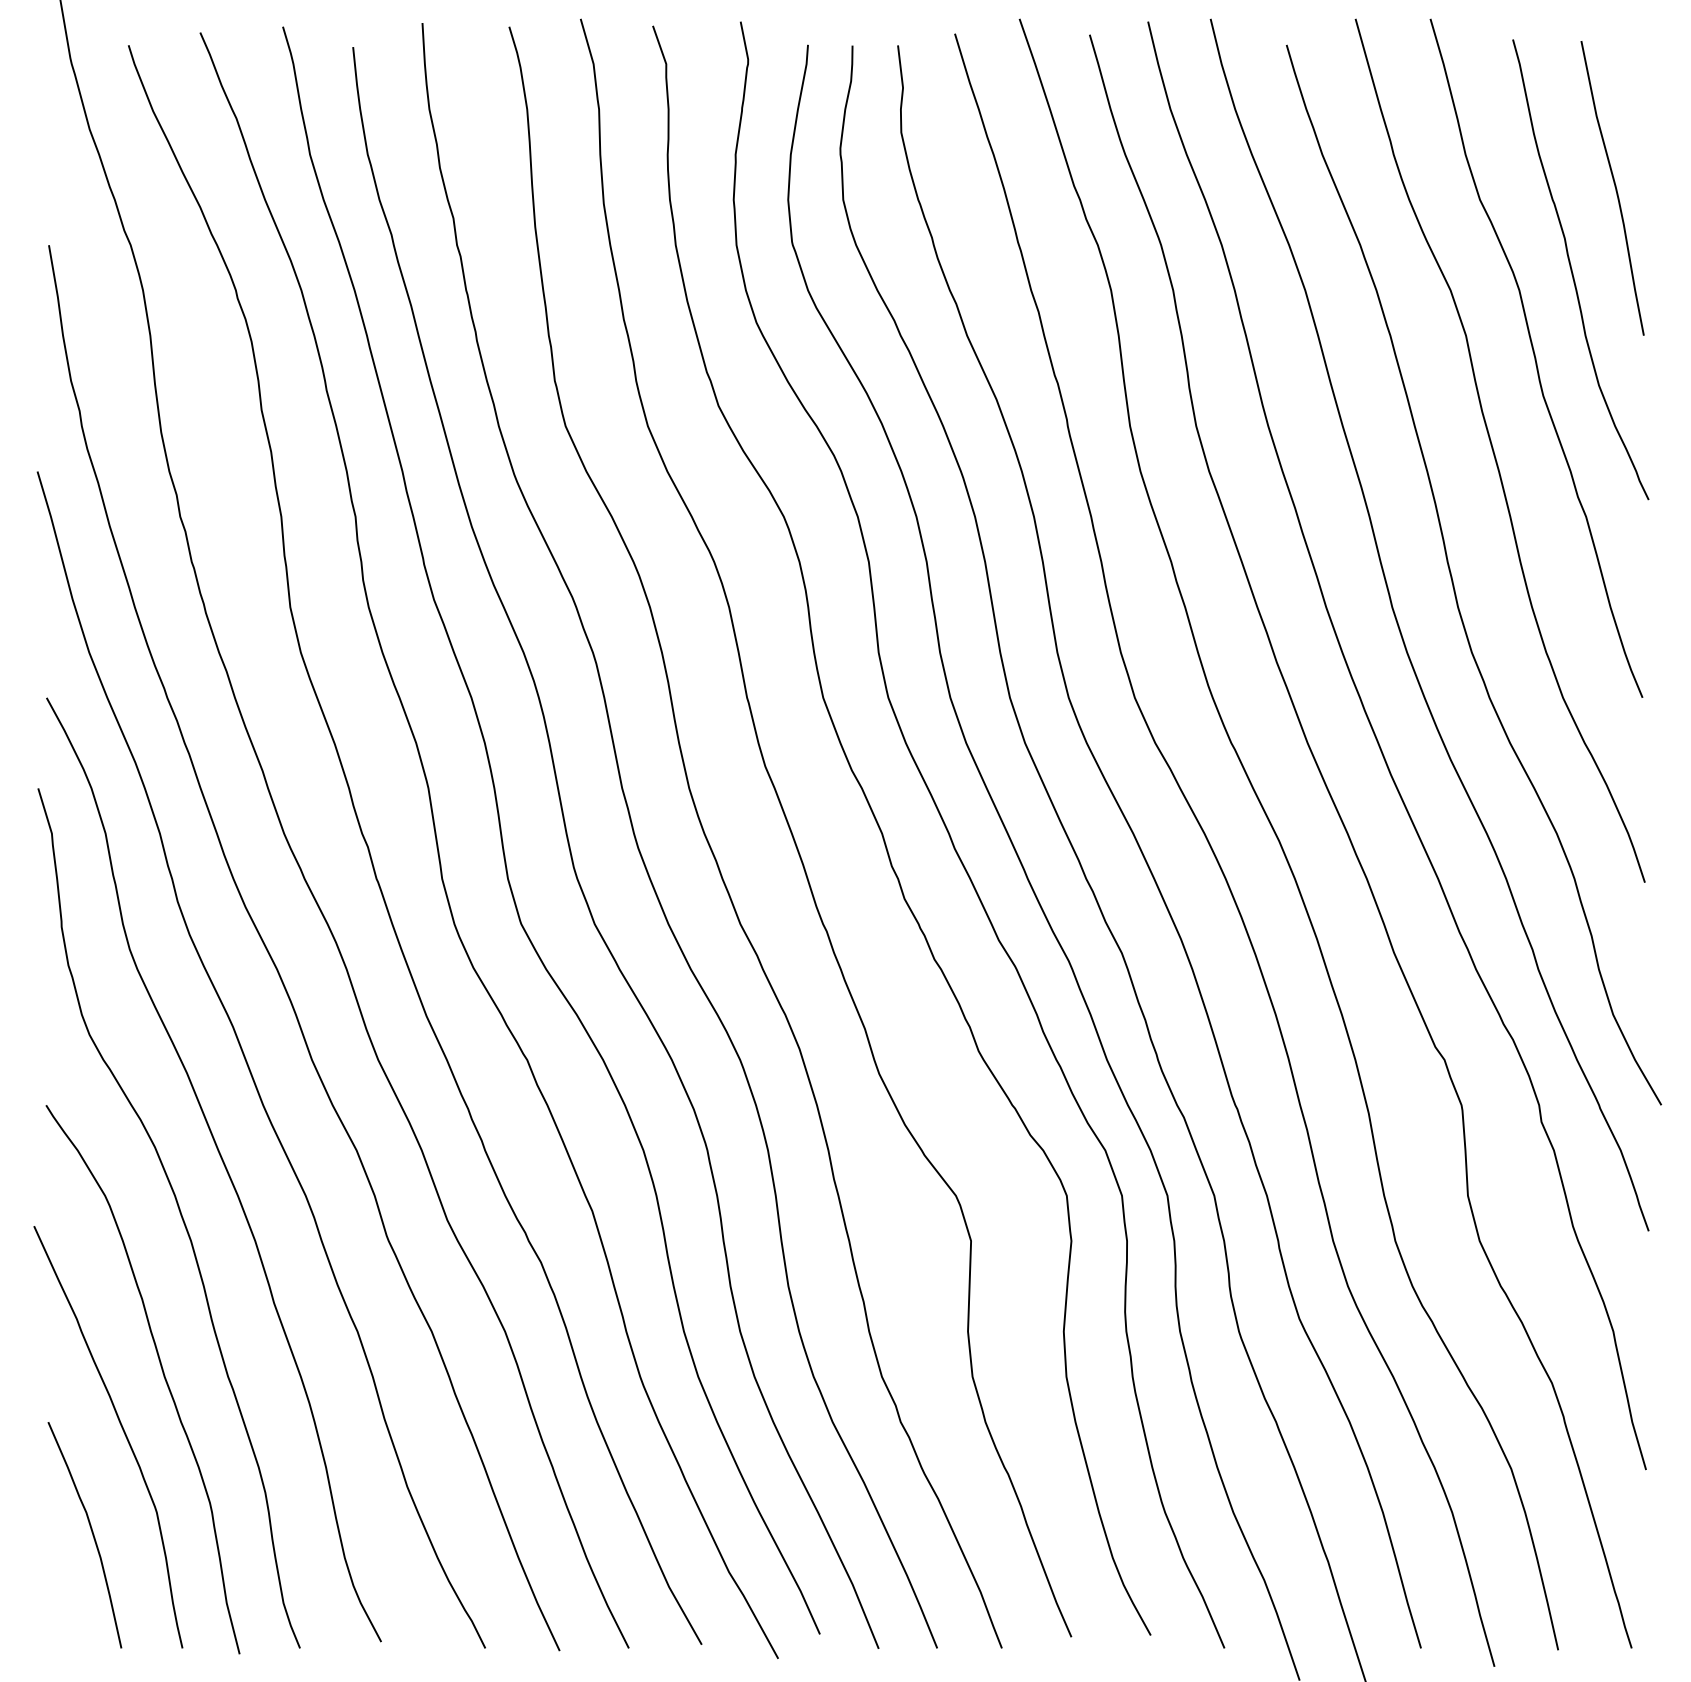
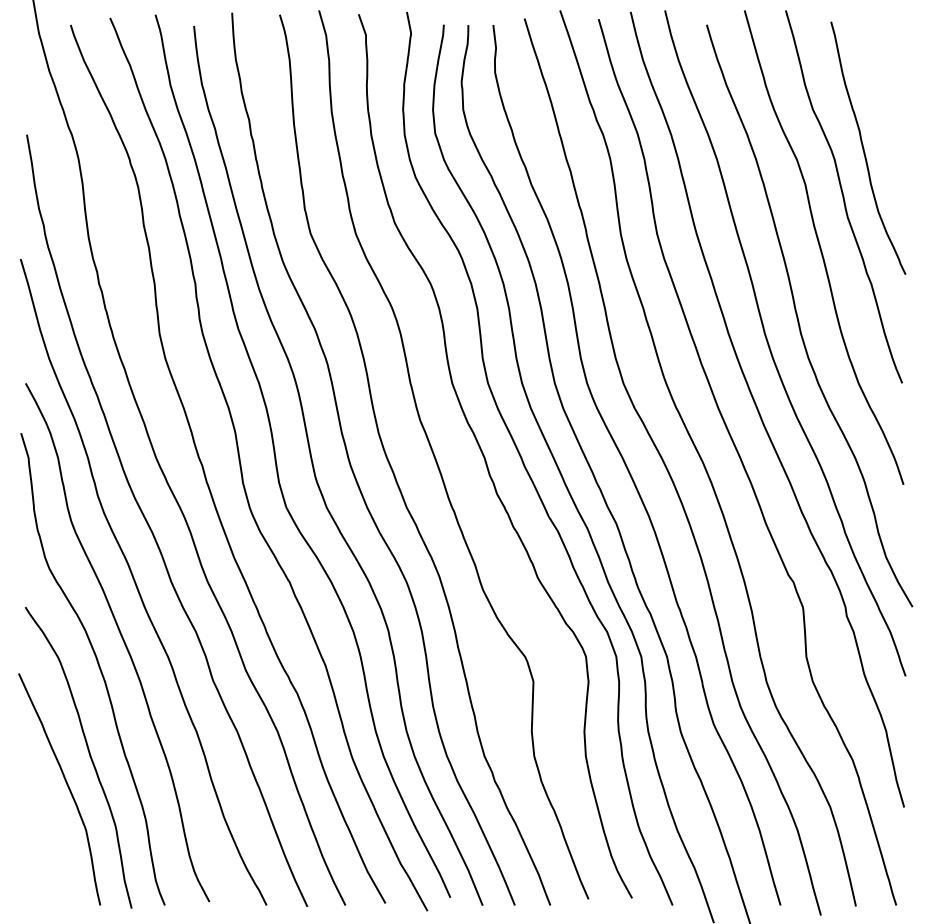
curve: (1613, 188) -> (886, 103), removed
curve: (89, 1531) -> (49, 841), removed

